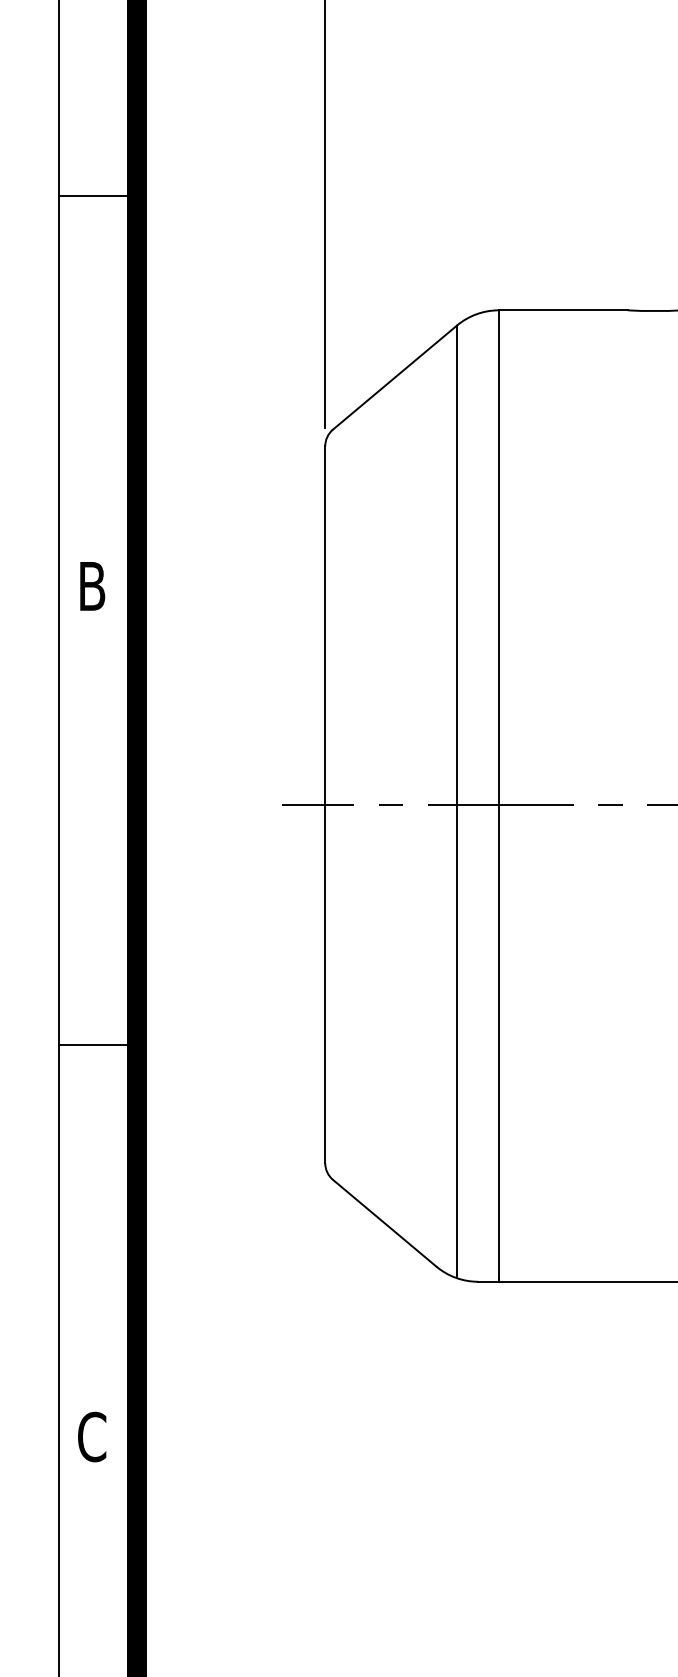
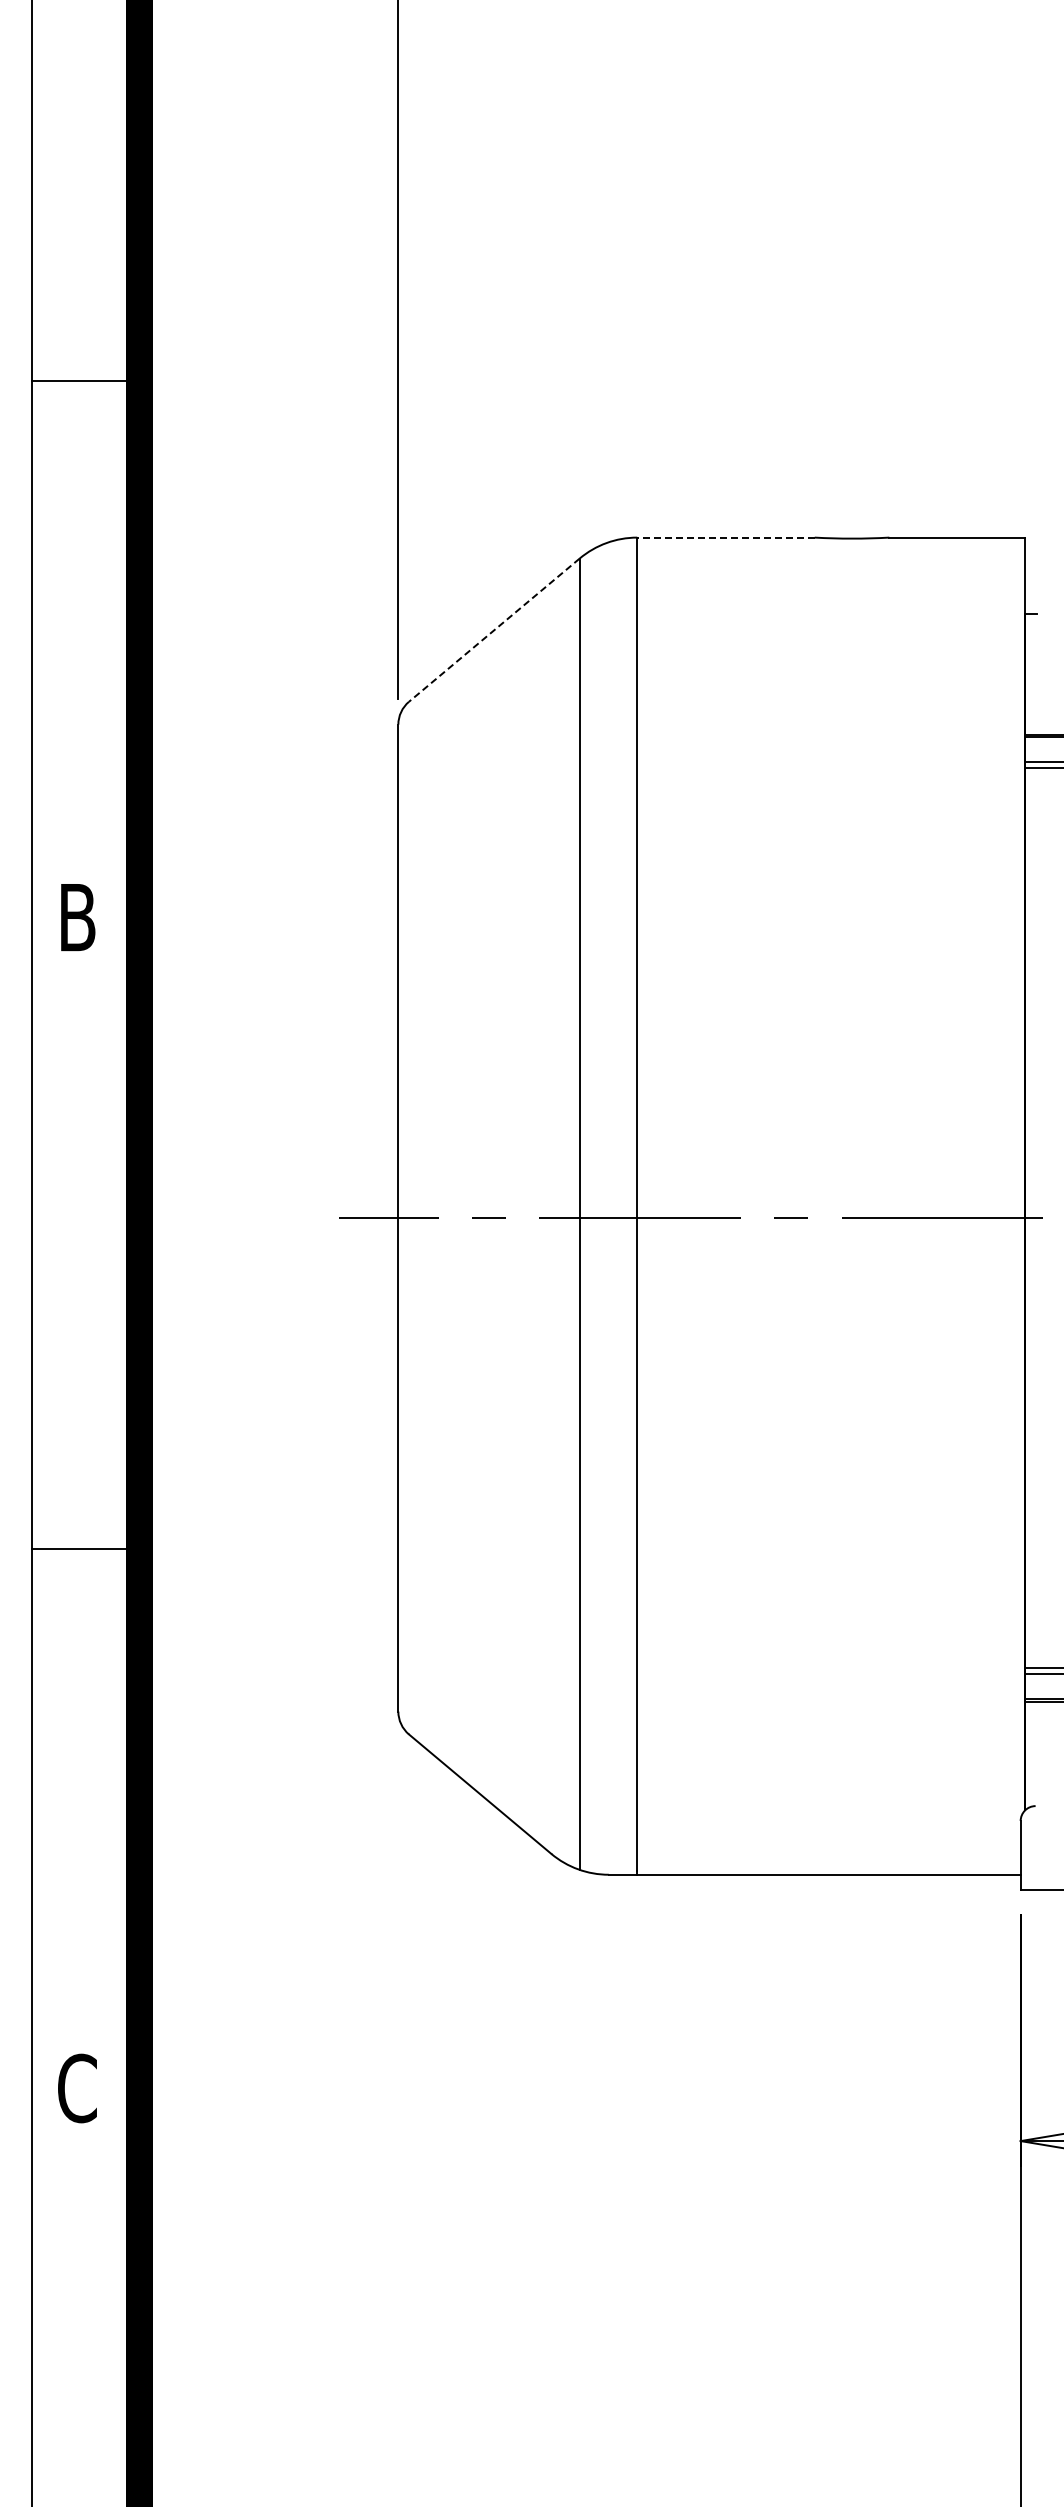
line: (563, 310) -> (726, 537), solid -> dashed
line: (394, 377) -> (493, 630), solid -> dashed

